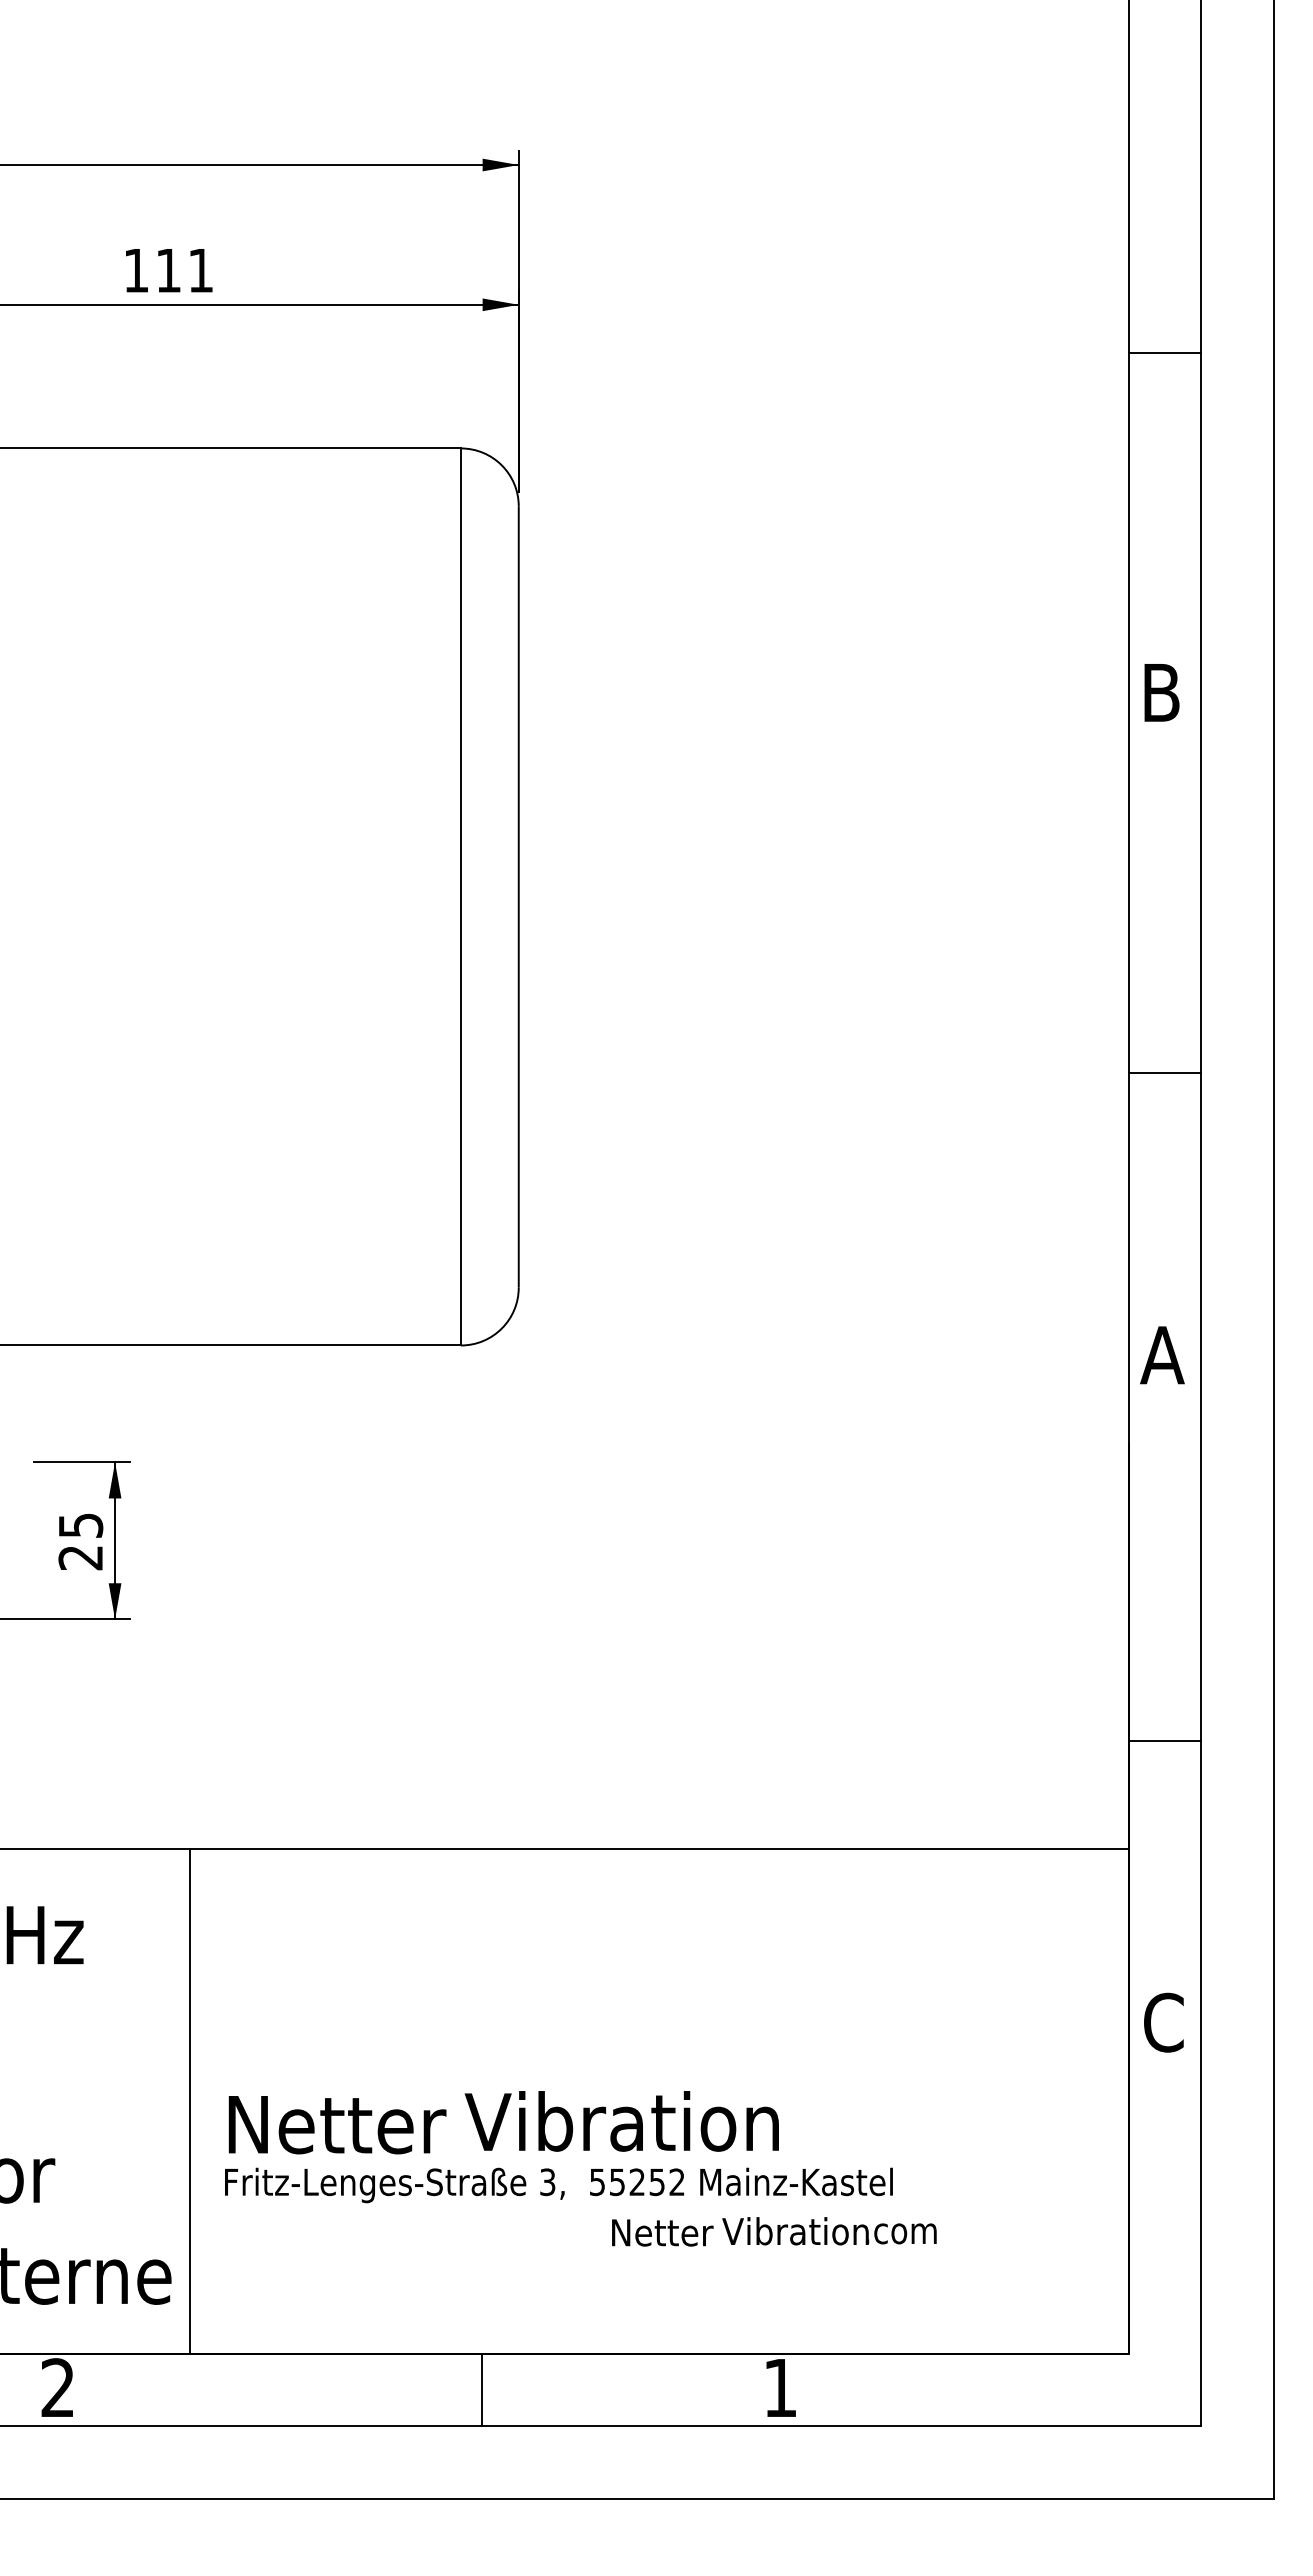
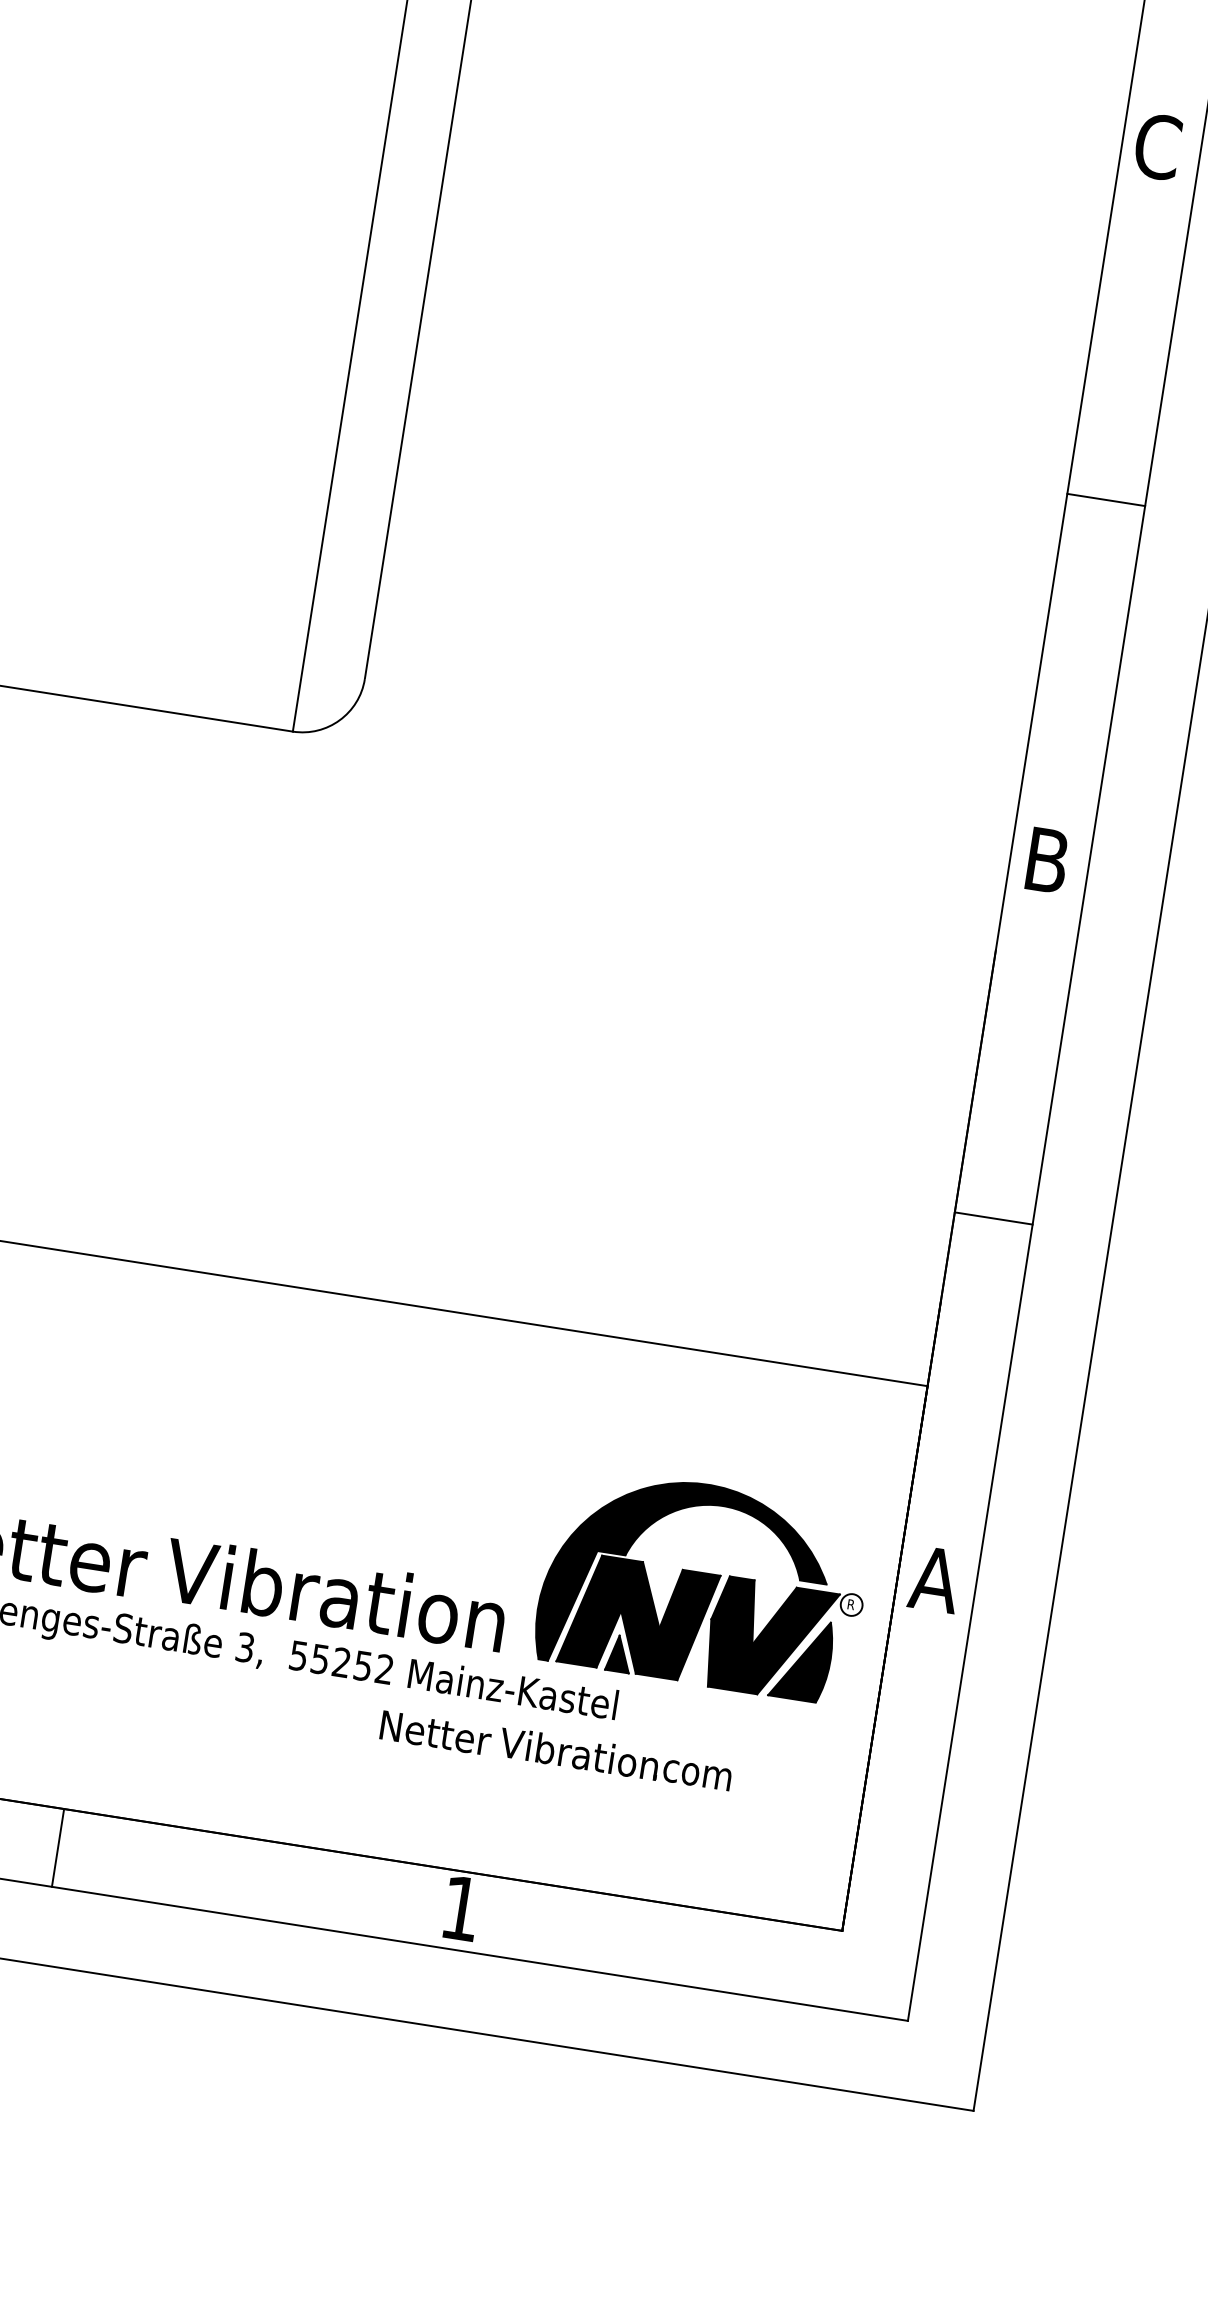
text: (1161, 692) -> (1157, 146), B -> C
line: (1165, 1073) -> (1106, 500), moved
text: (1162, 1355) -> (1046, 860), A -> B
line: (1165, 1741) -> (994, 1218), moved
text: (1162, 2022) -> (934, 1579), C -> A
part: (954, 2060) -> (703, 1585), added
text: (774, 2231) -> (556, 1750), moved
line: (481, 2390) -> (57, 1848), moved

